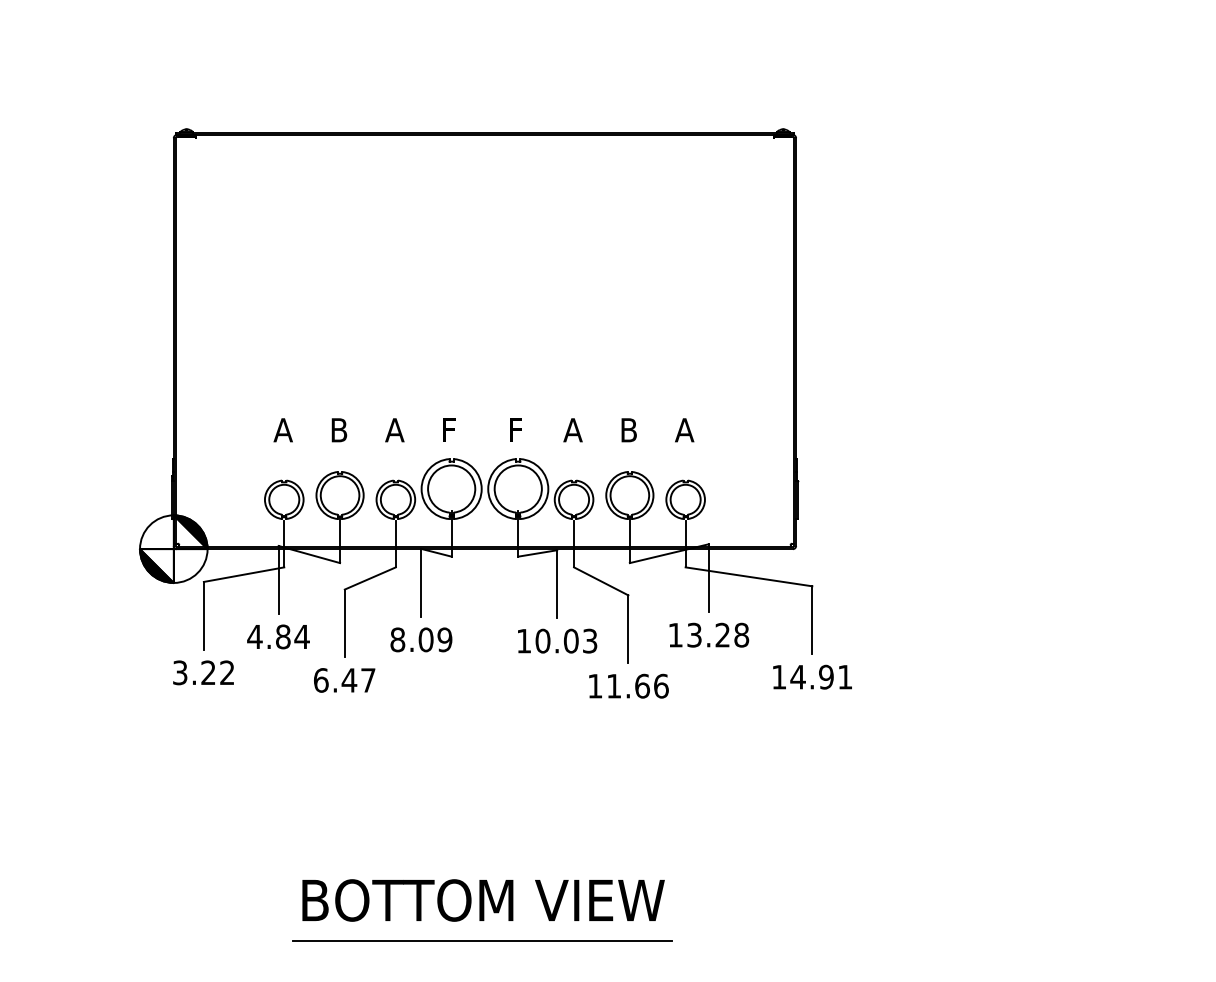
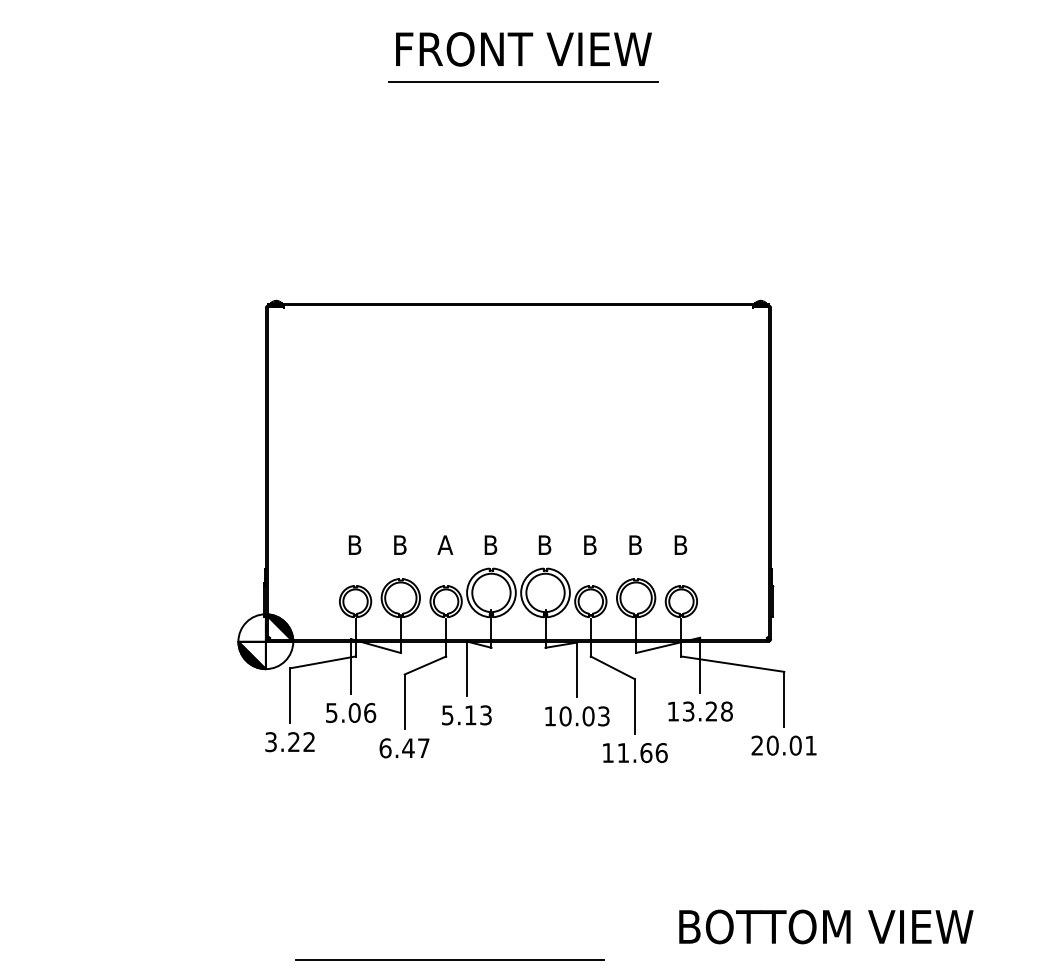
text: (282, 429) -> (354, 544), A -> B
text: (450, 429) -> (490, 544), F -> B
text: (516, 429) -> (544, 544), F -> B
text: (572, 429) -> (589, 544), A -> B
text: (684, 429) -> (680, 544), A -> B
text: (278, 636) -> (350, 712), 4.84 -> 5.06
text: (420, 640) -> (466, 715), 8.09 -> 5.13
text: (802, 676) -> (776, 745), 14.91 -> 20.01
text: (483, 899) -> (826, 926), moved
line: (482, 940) -> (449, 959), moved

